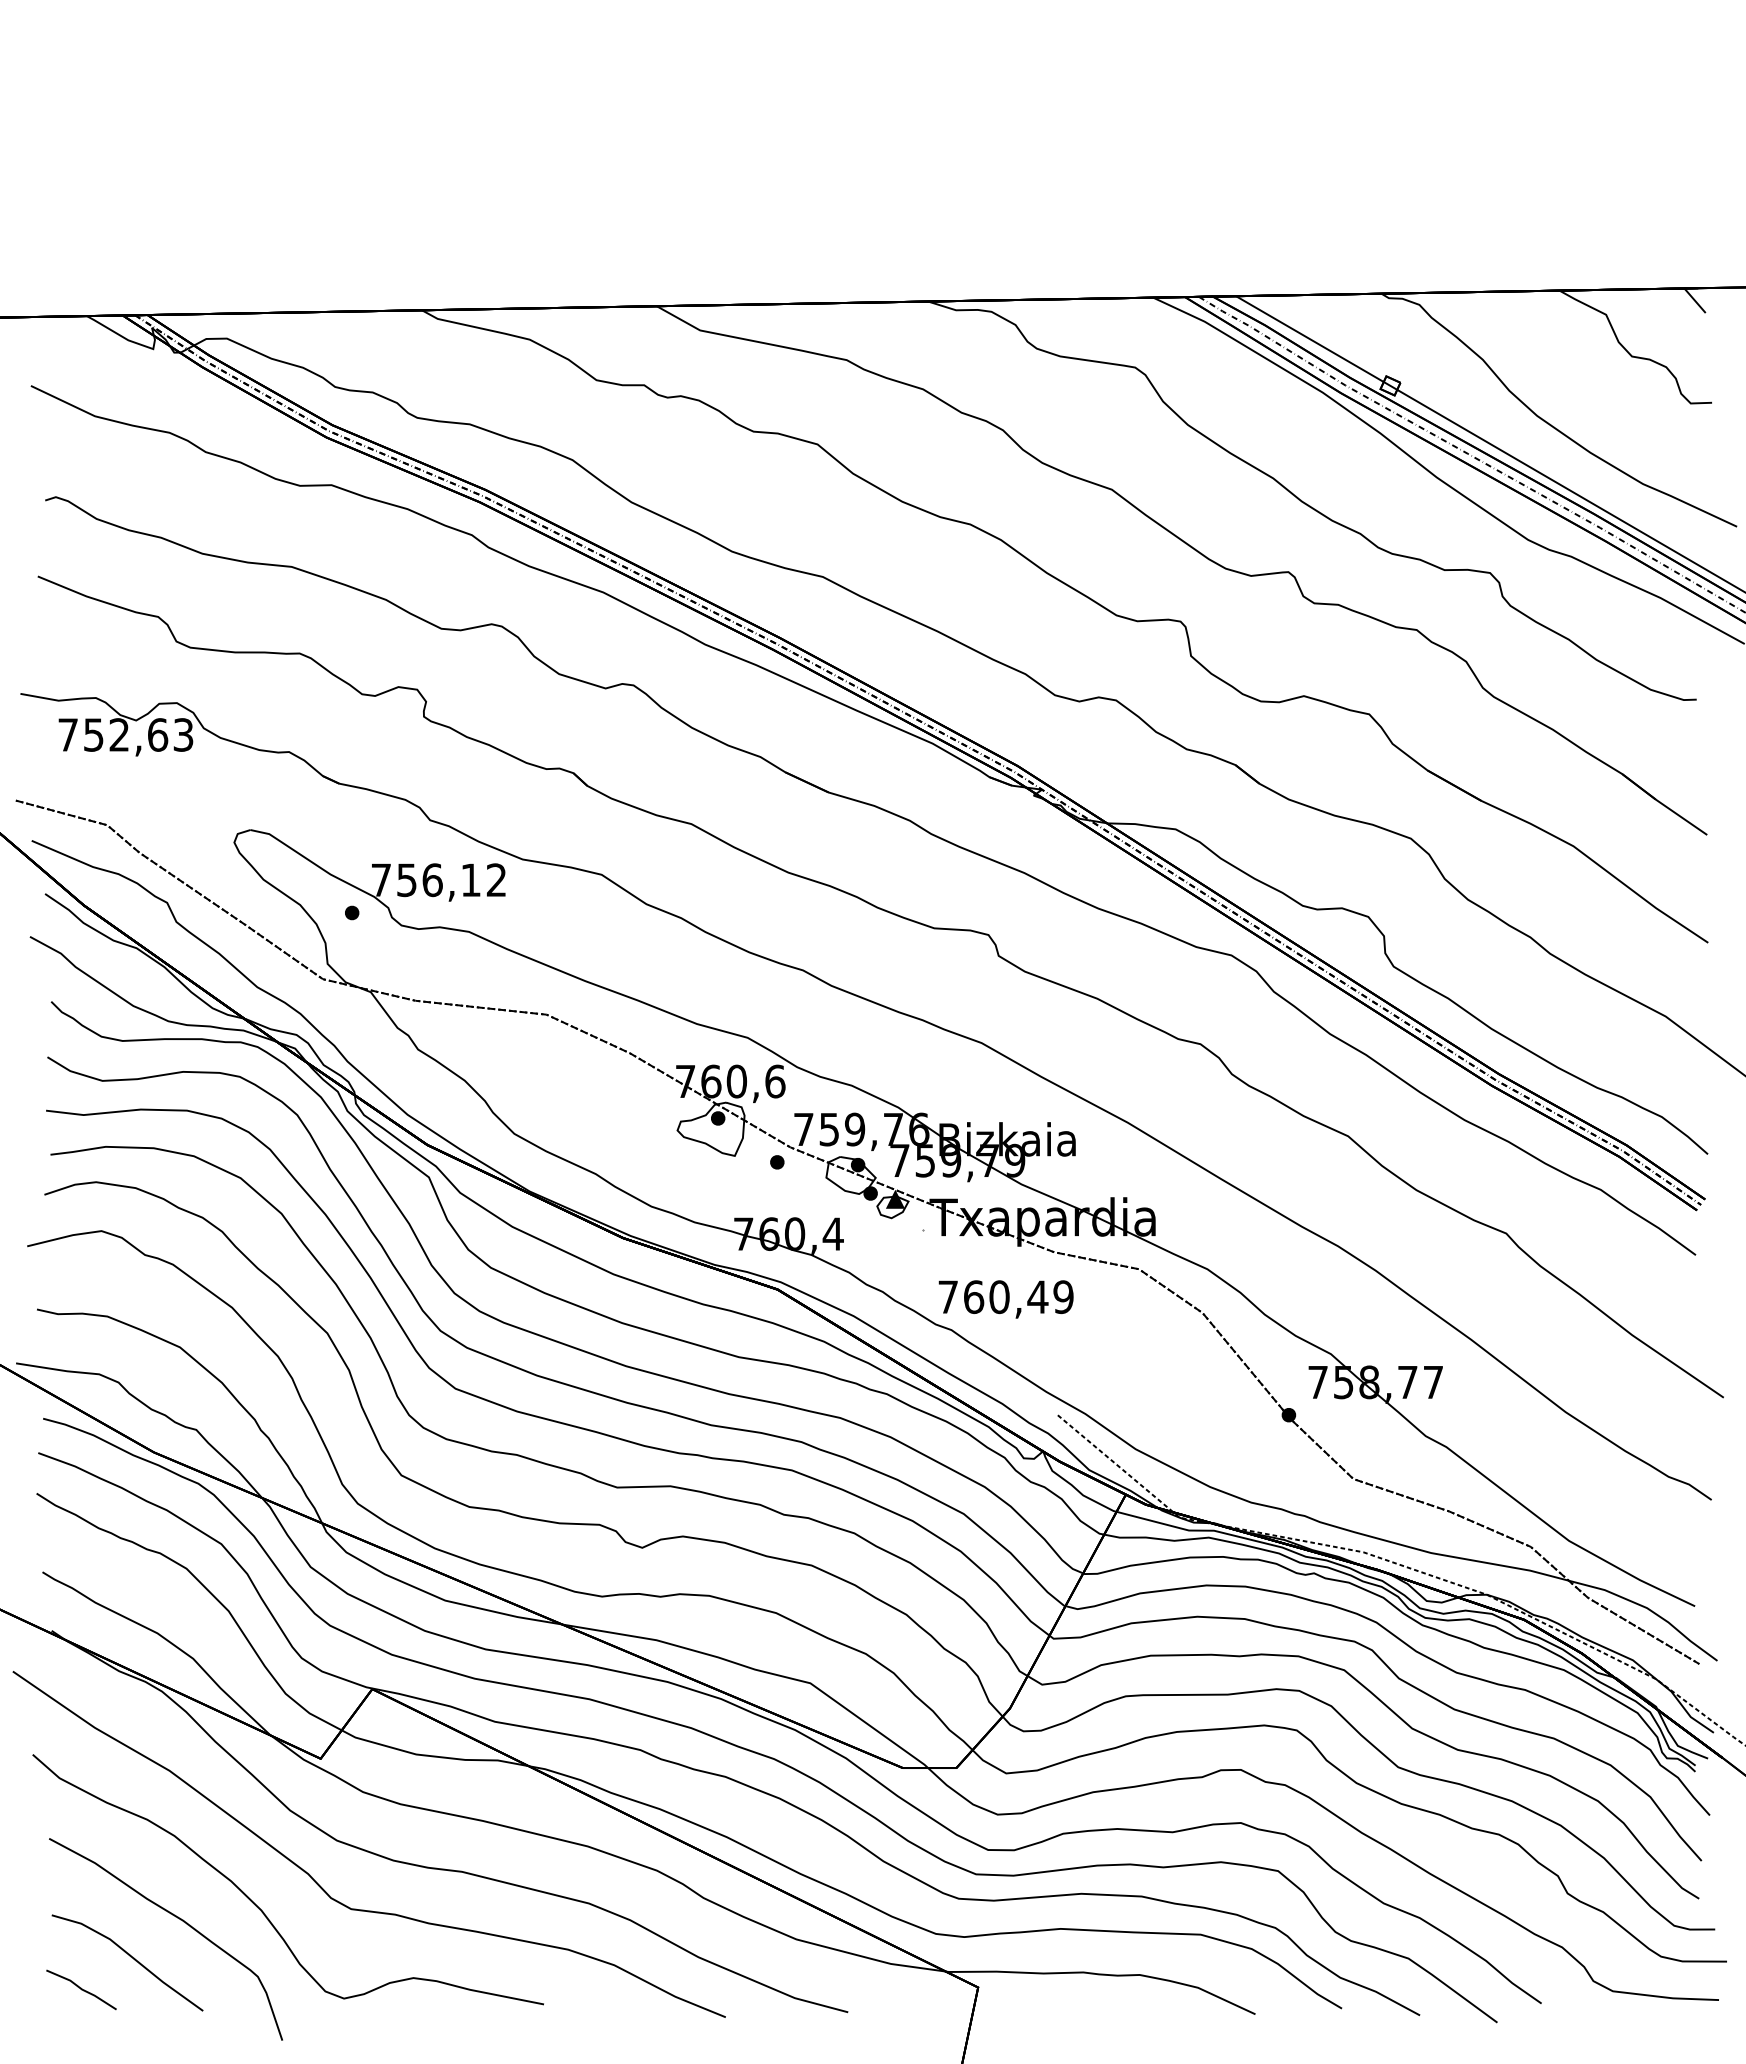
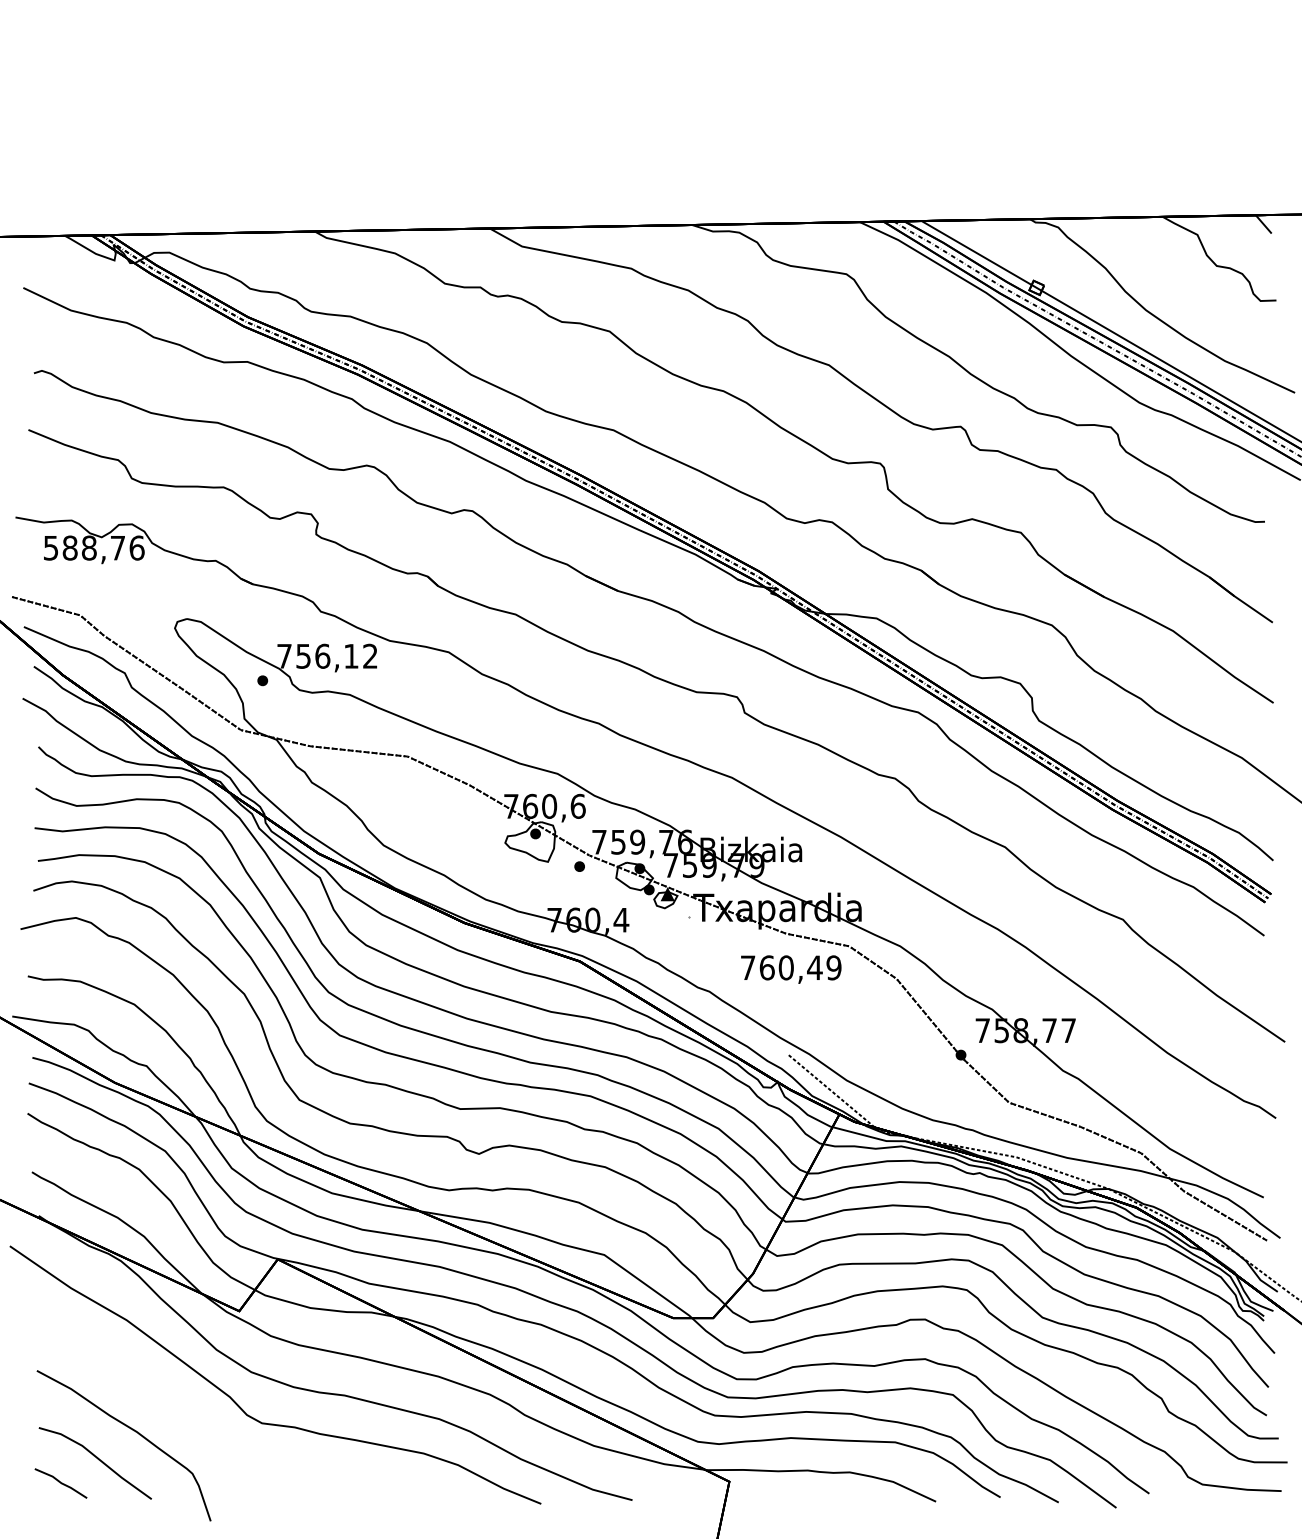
text: (125, 734) -> (93, 547), 752,63 -> 588,76
text: (1005, 1299) -> (790, 969), moved
curve: (259, 1907) -> (193, 1422), removed

